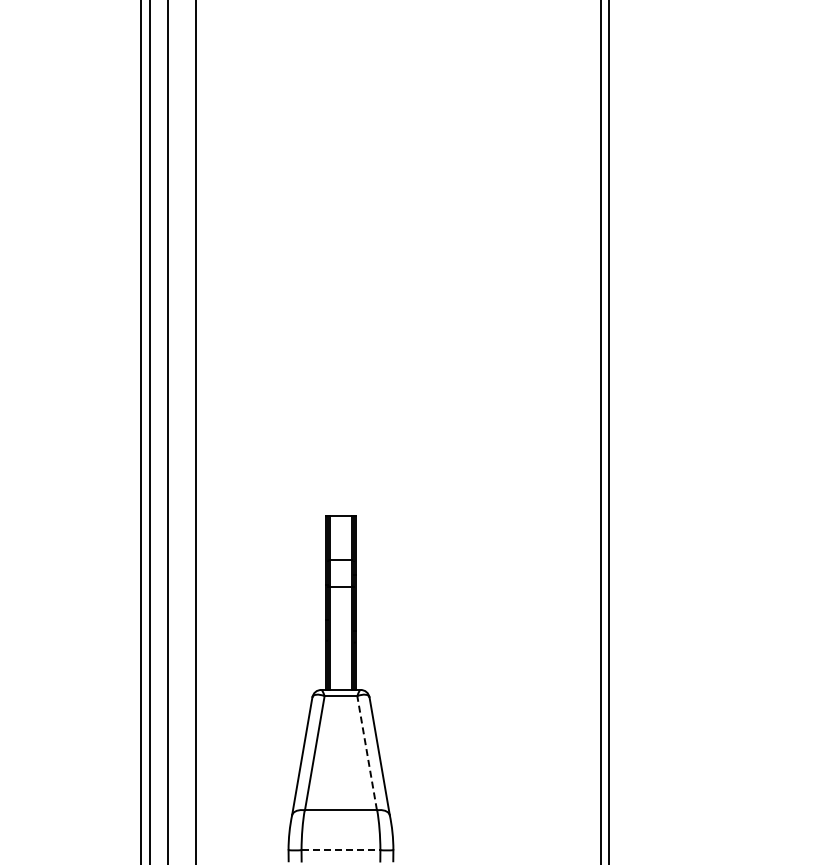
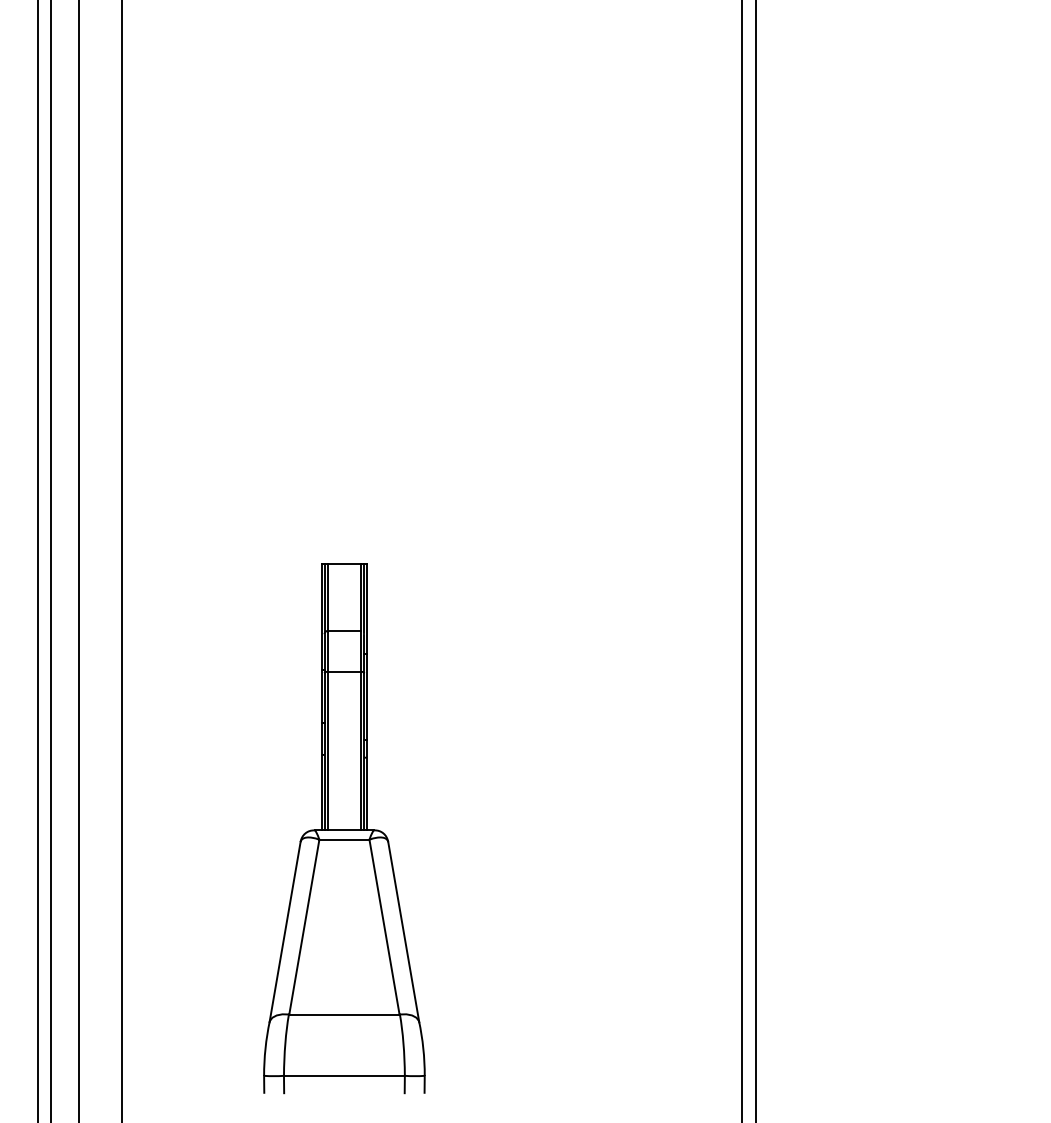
line: (367, 753) -> (385, 927), dashed -> solid
line: (341, 850) -> (345, 1076), dashed -> solid

